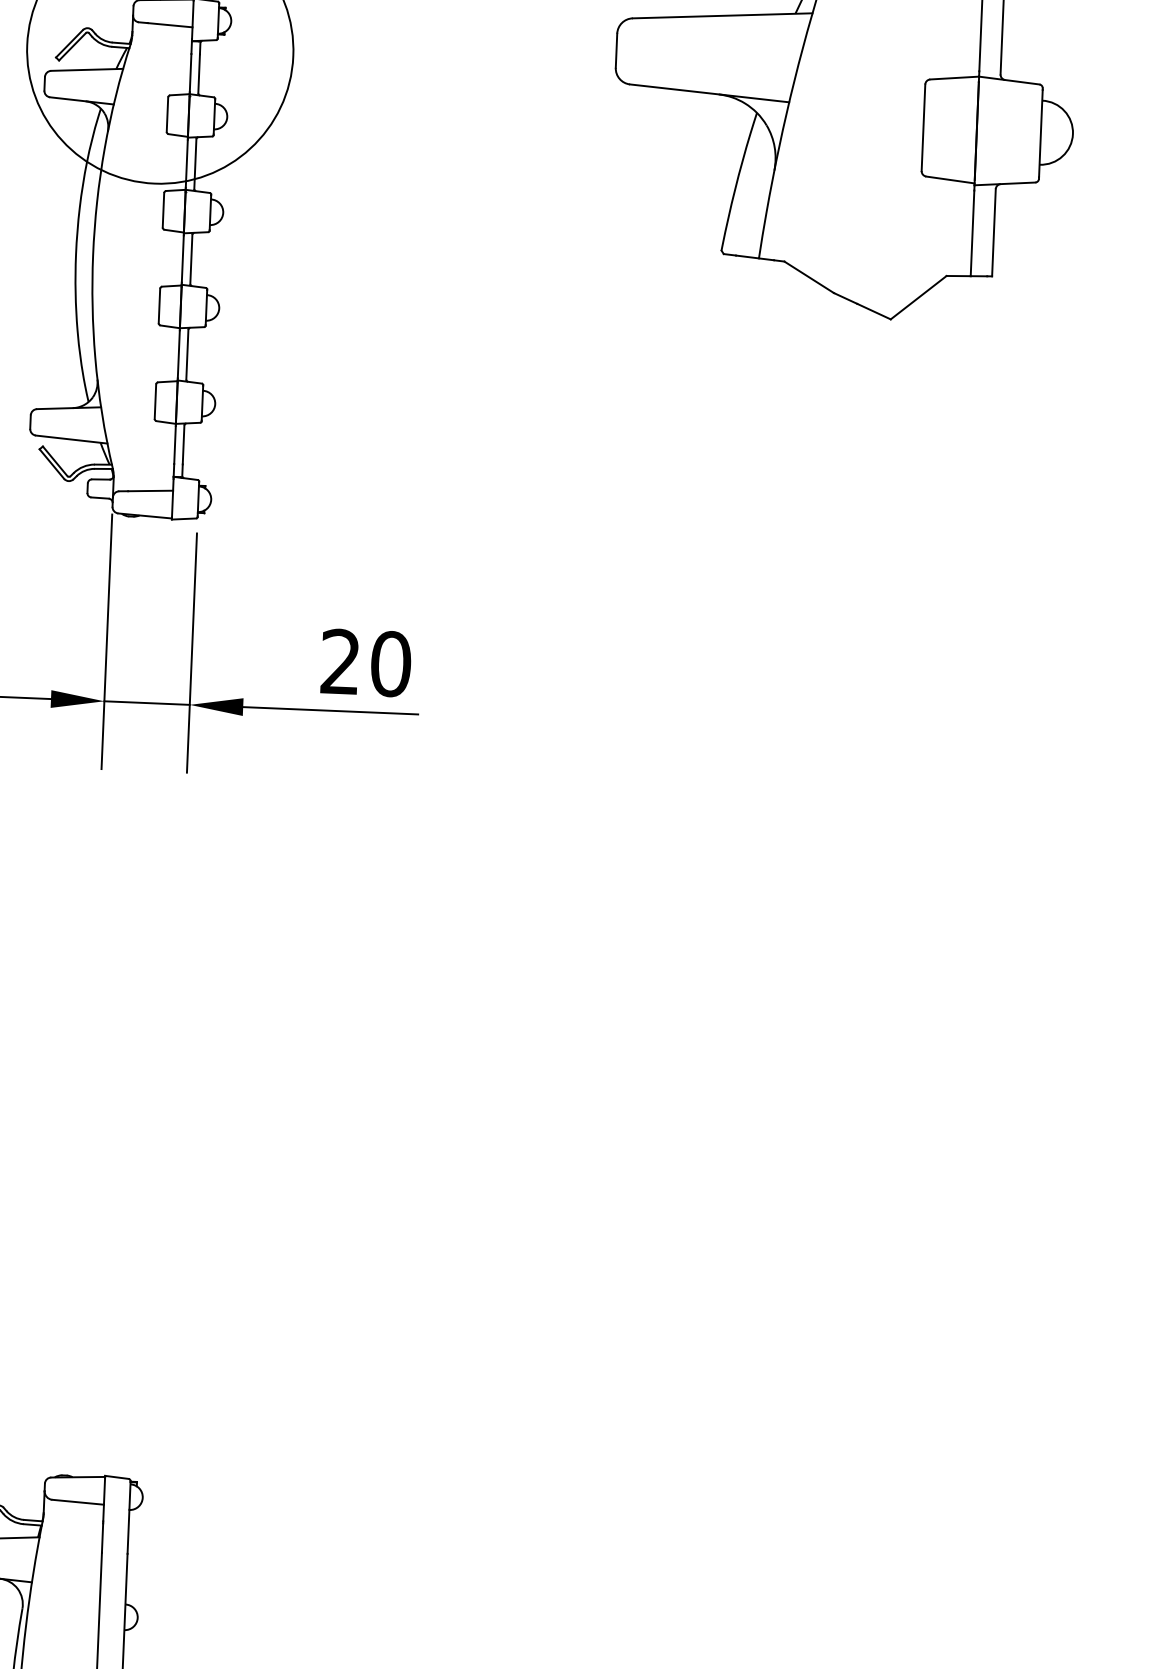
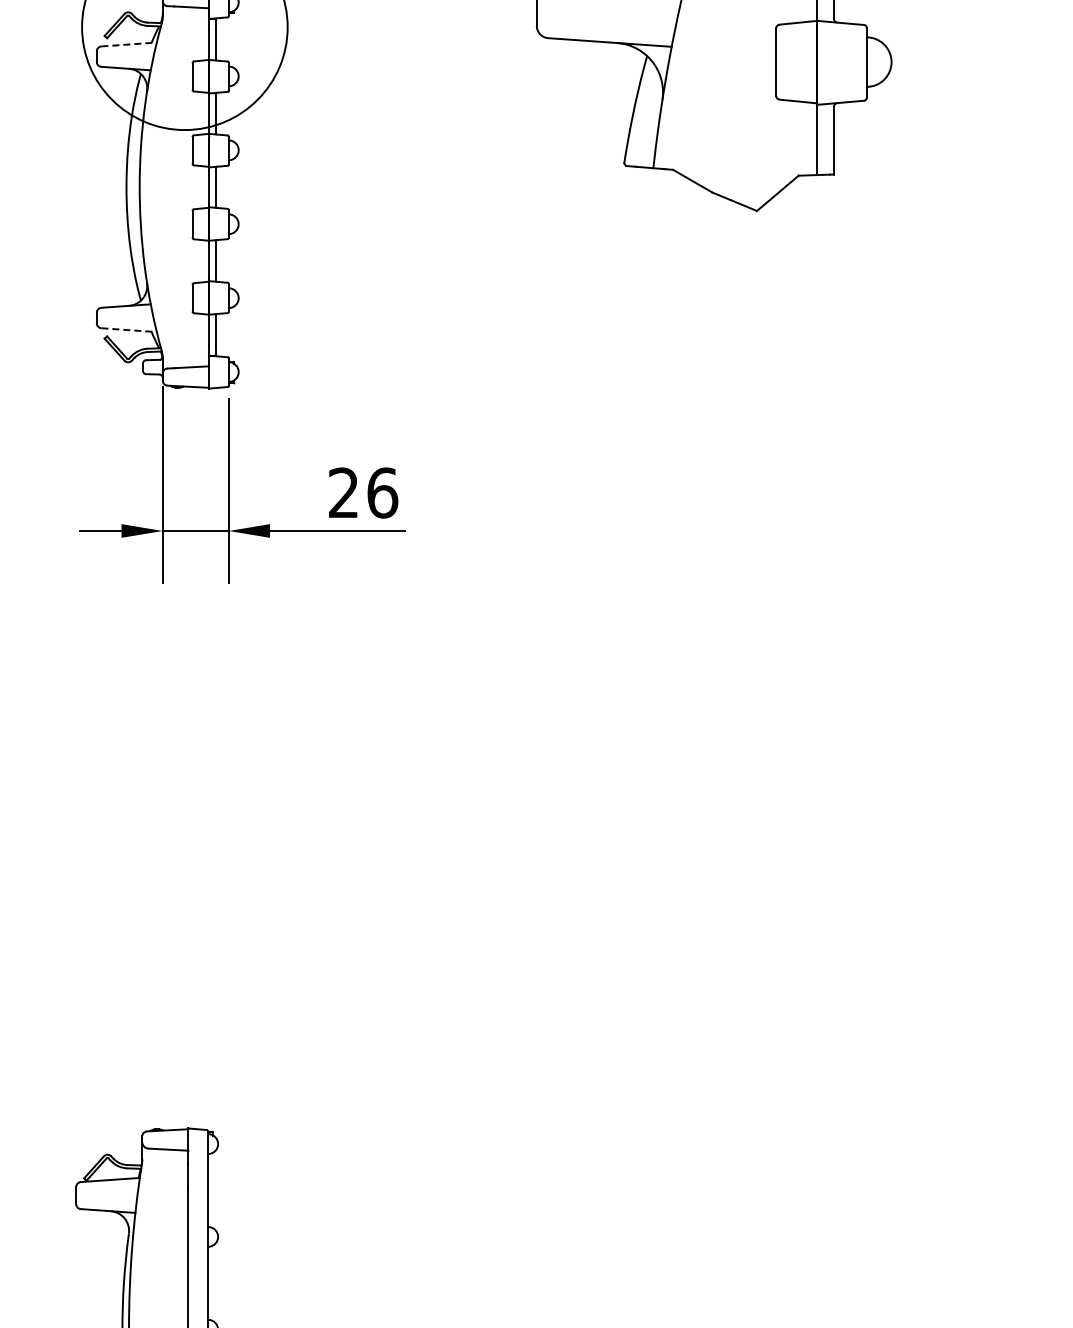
line: (87, 69) -> (129, 44), solid -> dashed
line: (72, 440) -> (129, 330), solid -> dashed
text: (390, 663) -> (382, 492), 20 -> 26

